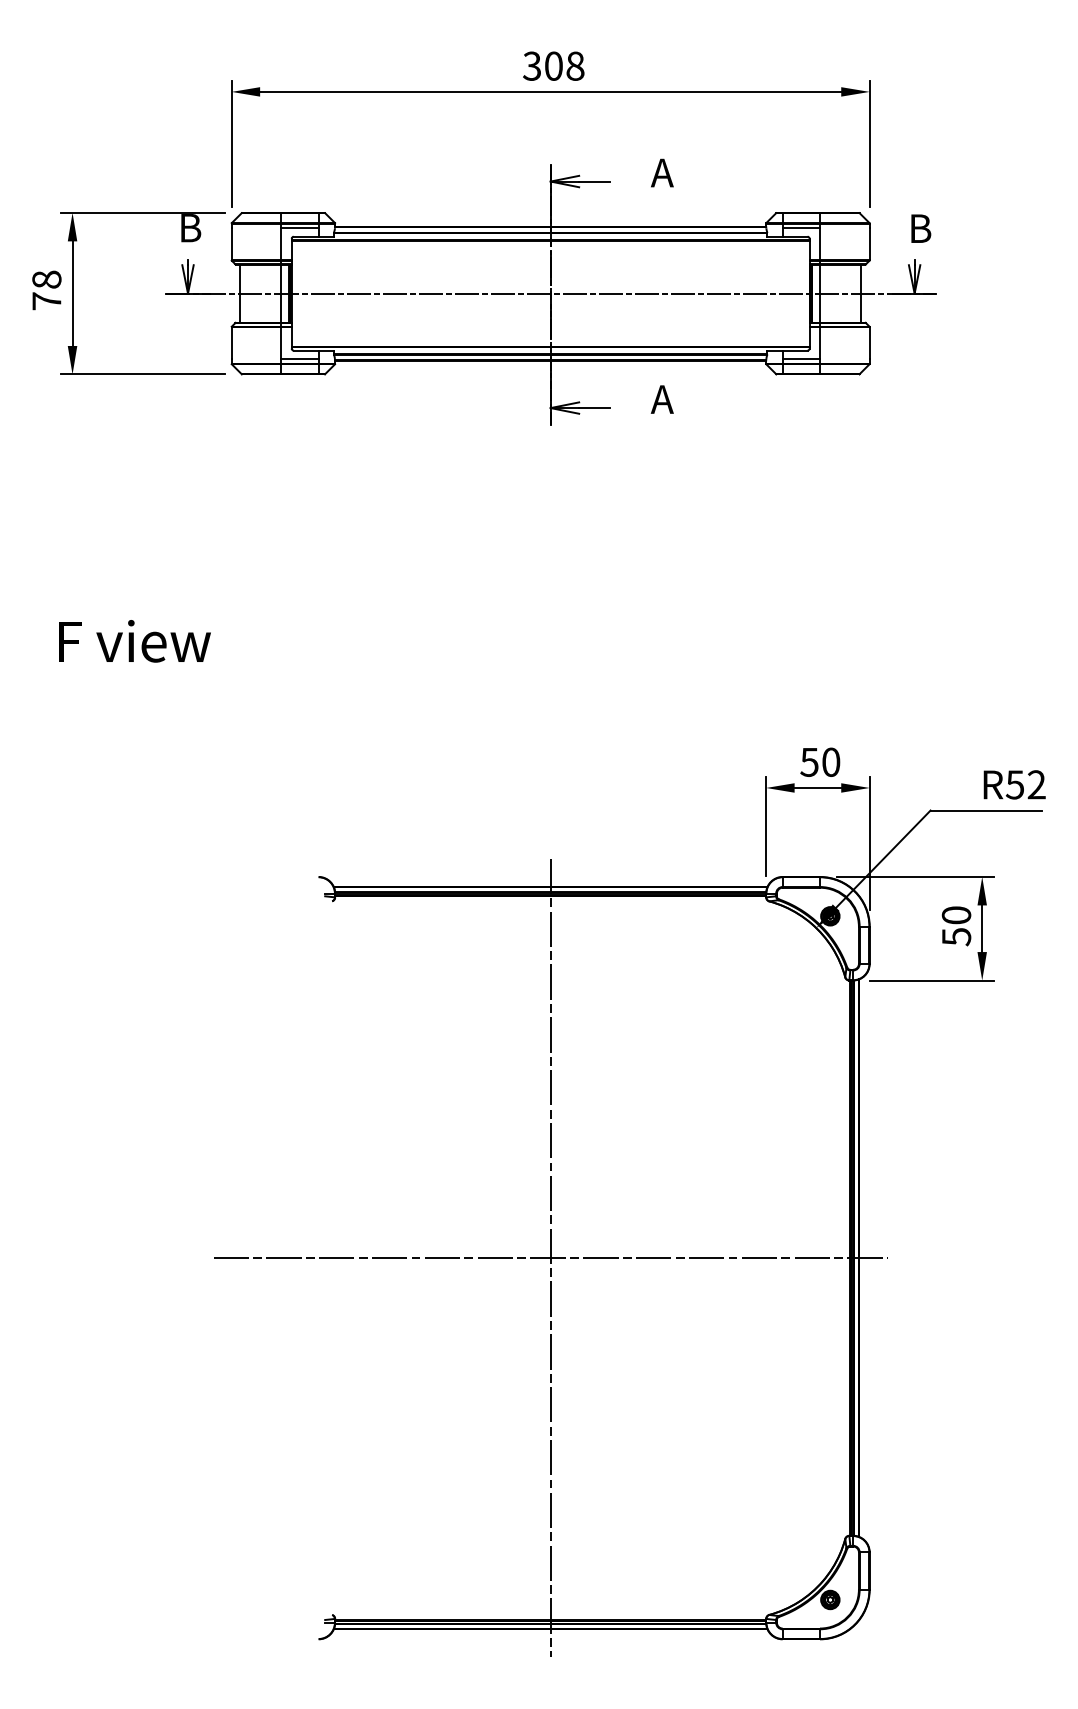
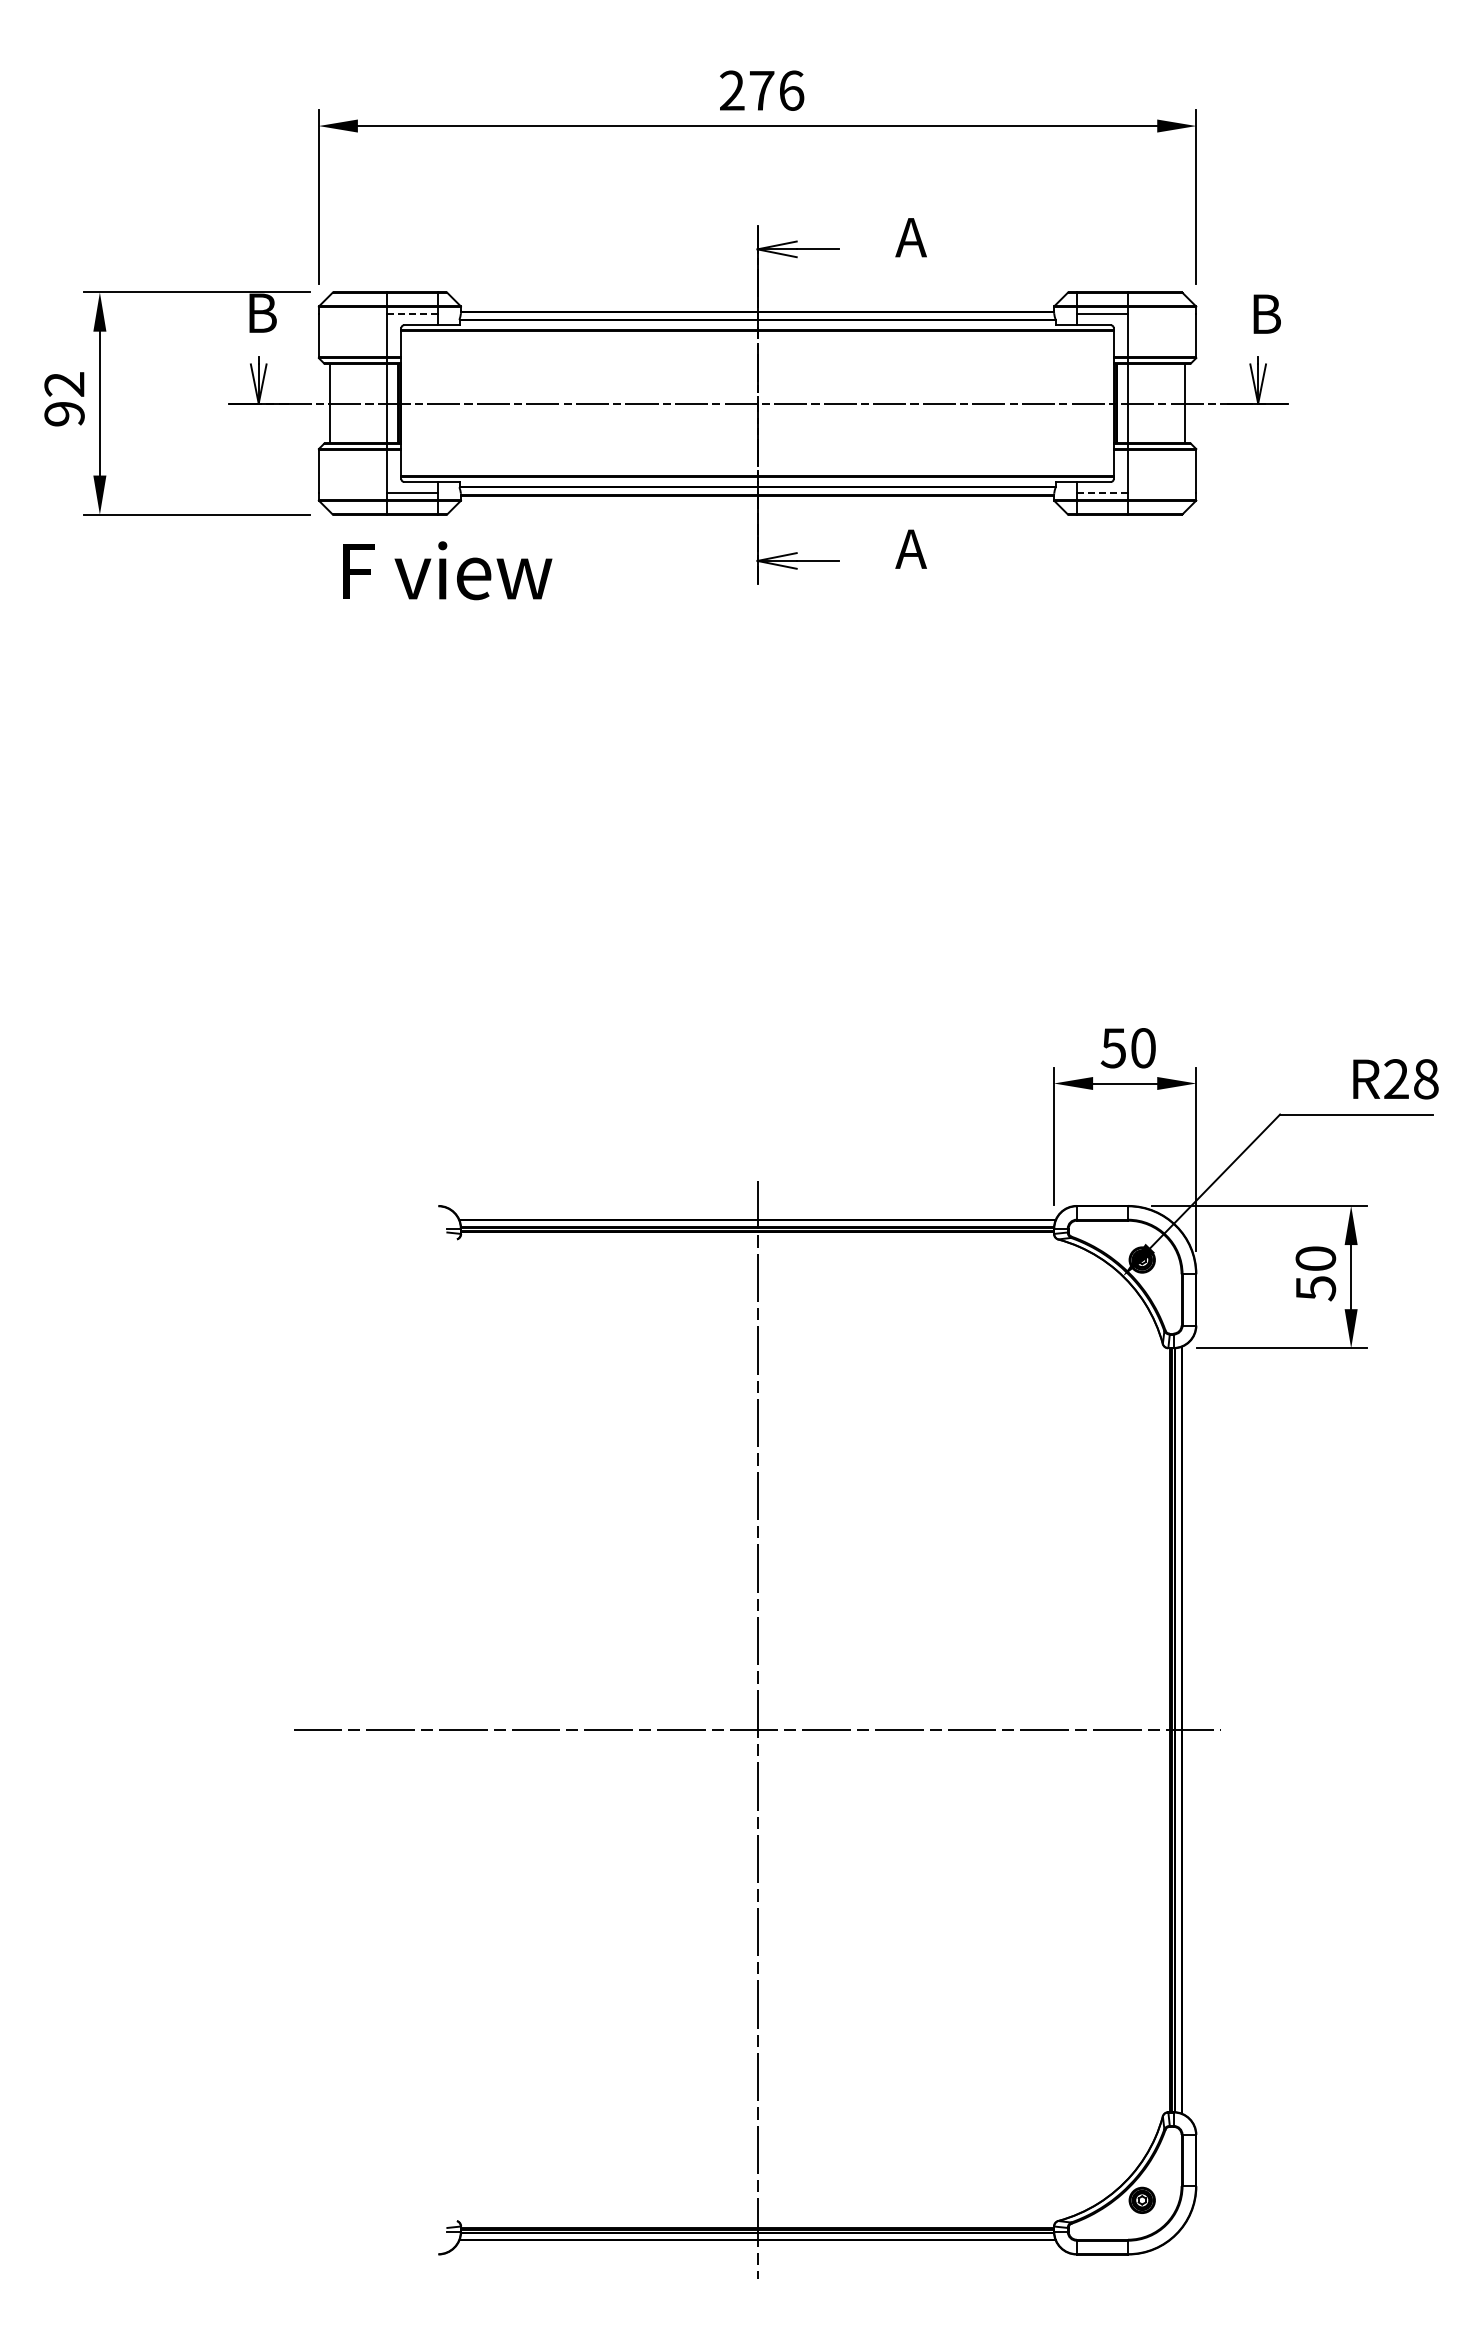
text: (553, 66) -> (761, 90), 308 -> 276
line: (299, 228) -> (412, 313), solid -> dashed
text: (46, 290) -> (64, 399), 78 -> 92
line: (801, 359) -> (1102, 493), solid -> dashed
text: (134, 641) -> (447, 570), moved
text: (1025, 785) -> (1410, 1079), R52 -> R28

